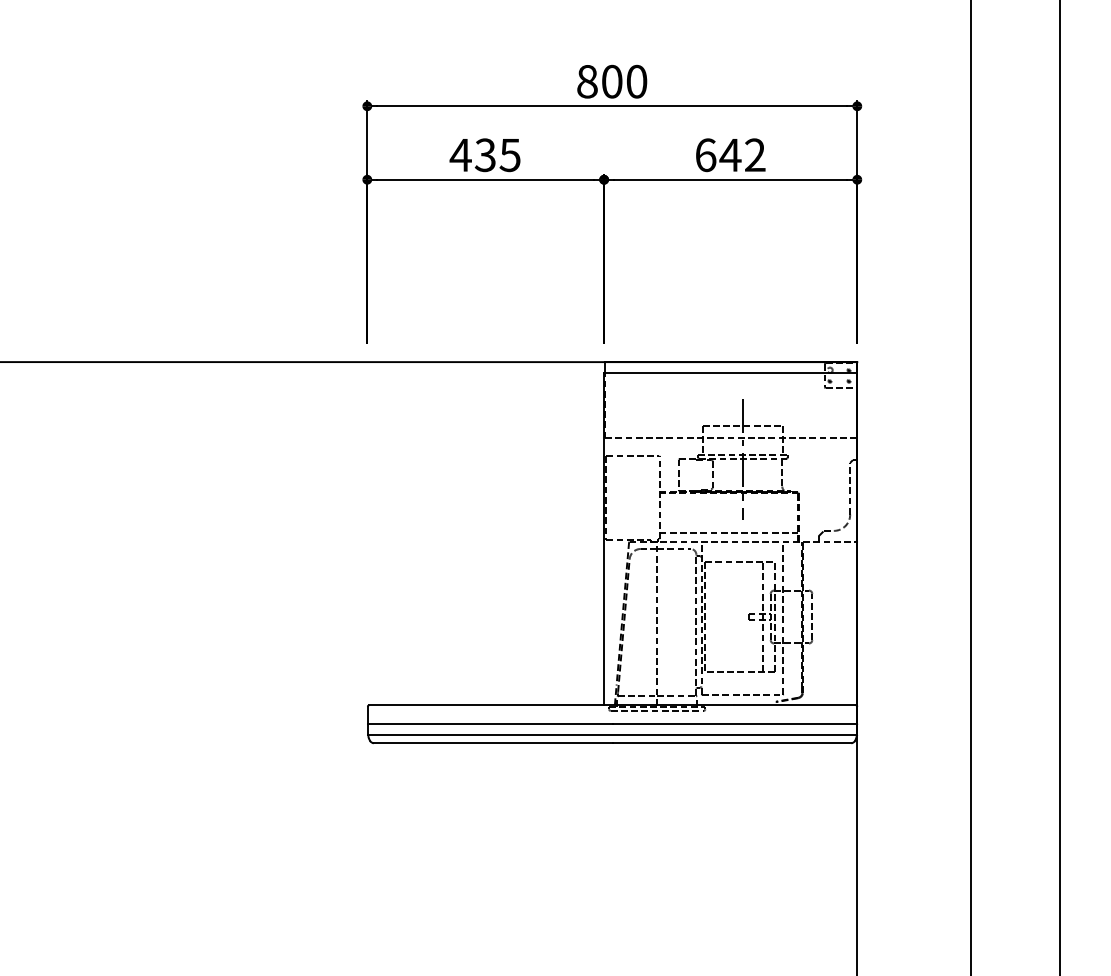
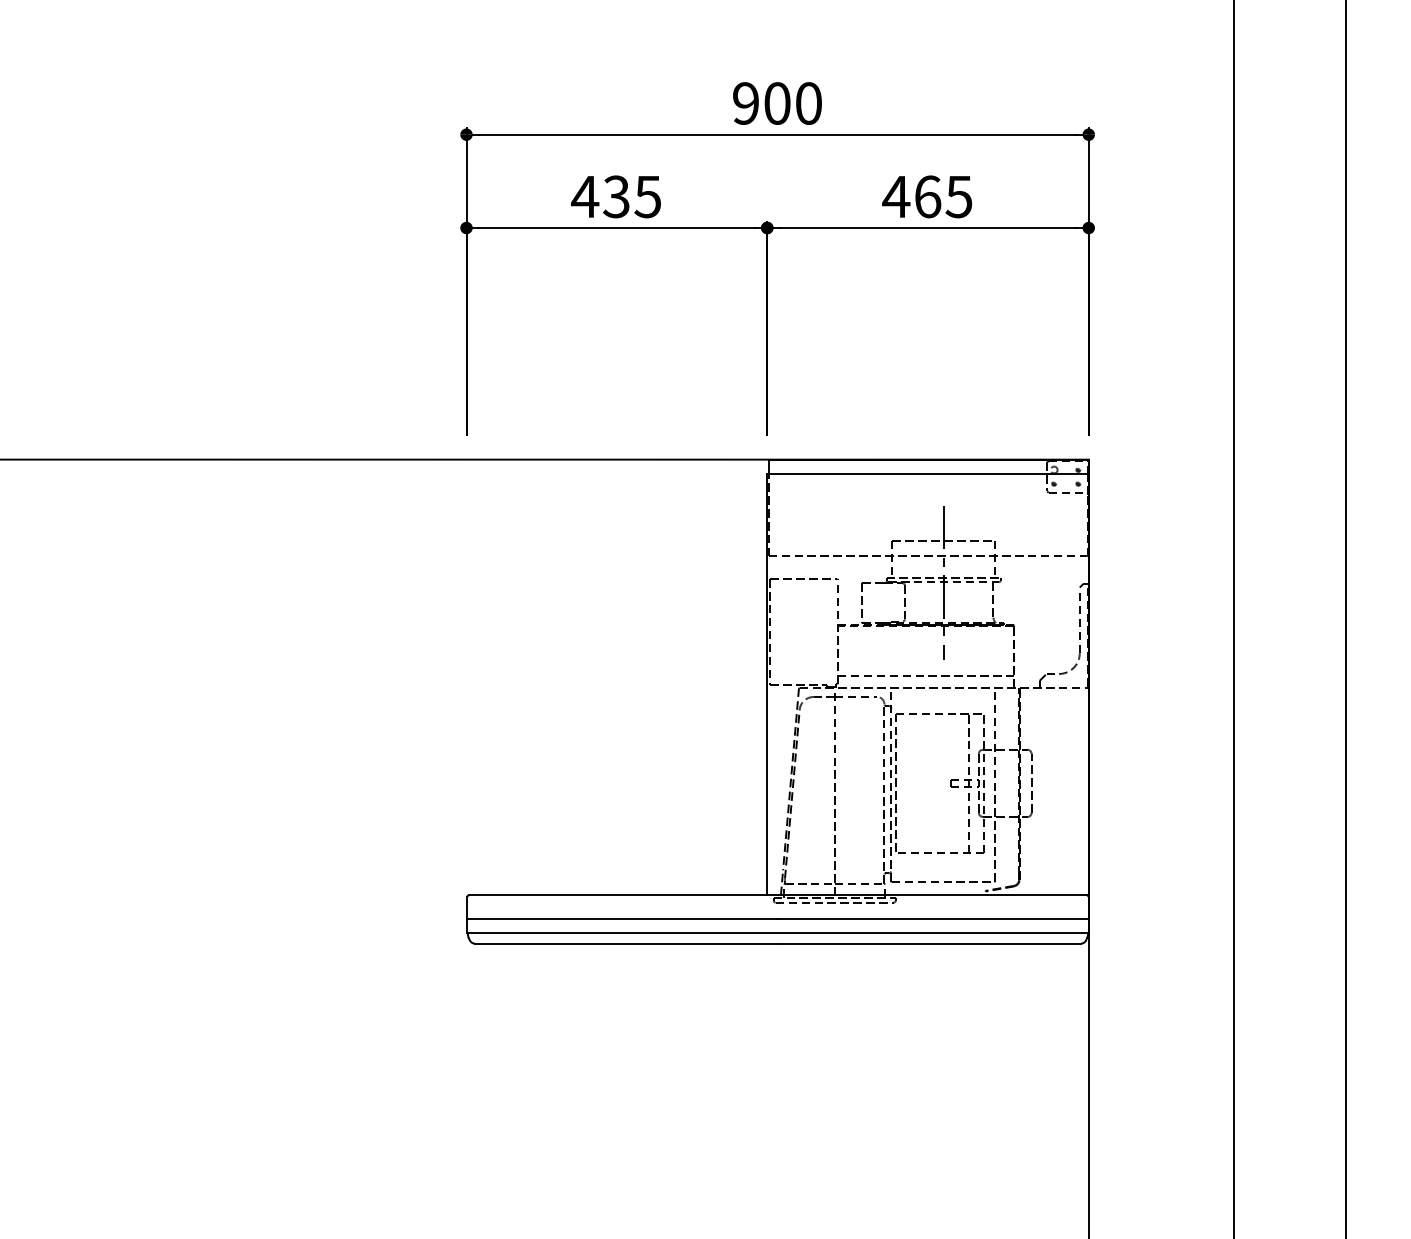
text: (587, 81) -> (746, 103), 800 -> 900
text: (729, 155) -> (926, 197), 642 -> 465

